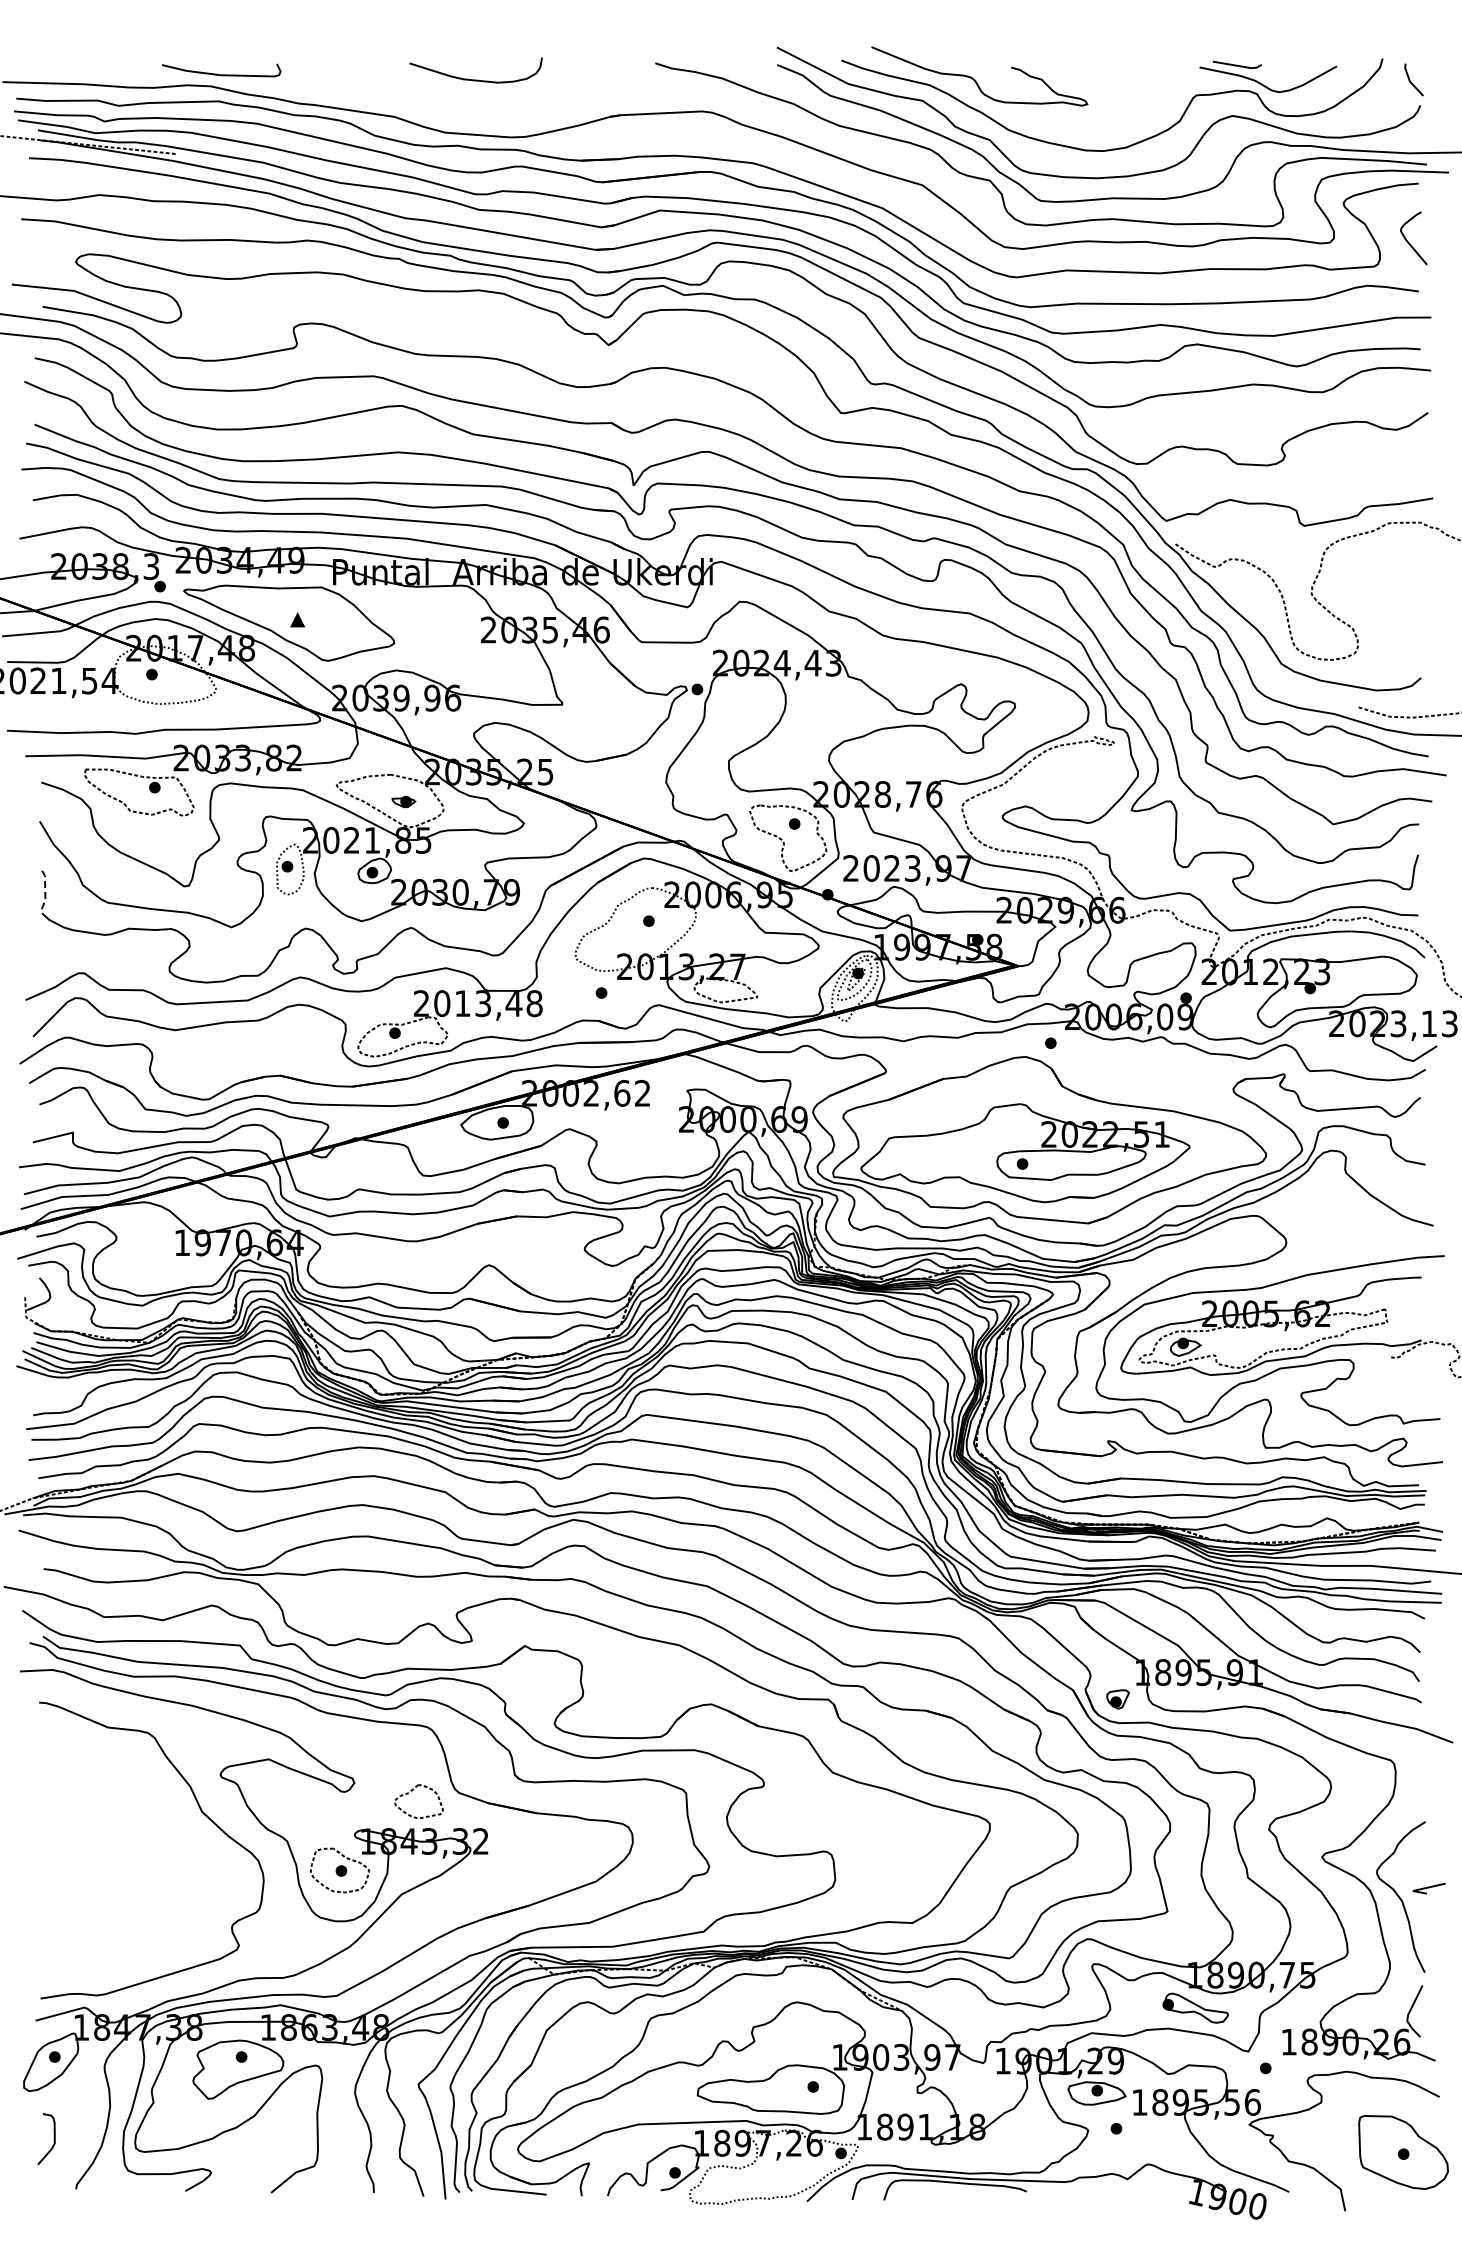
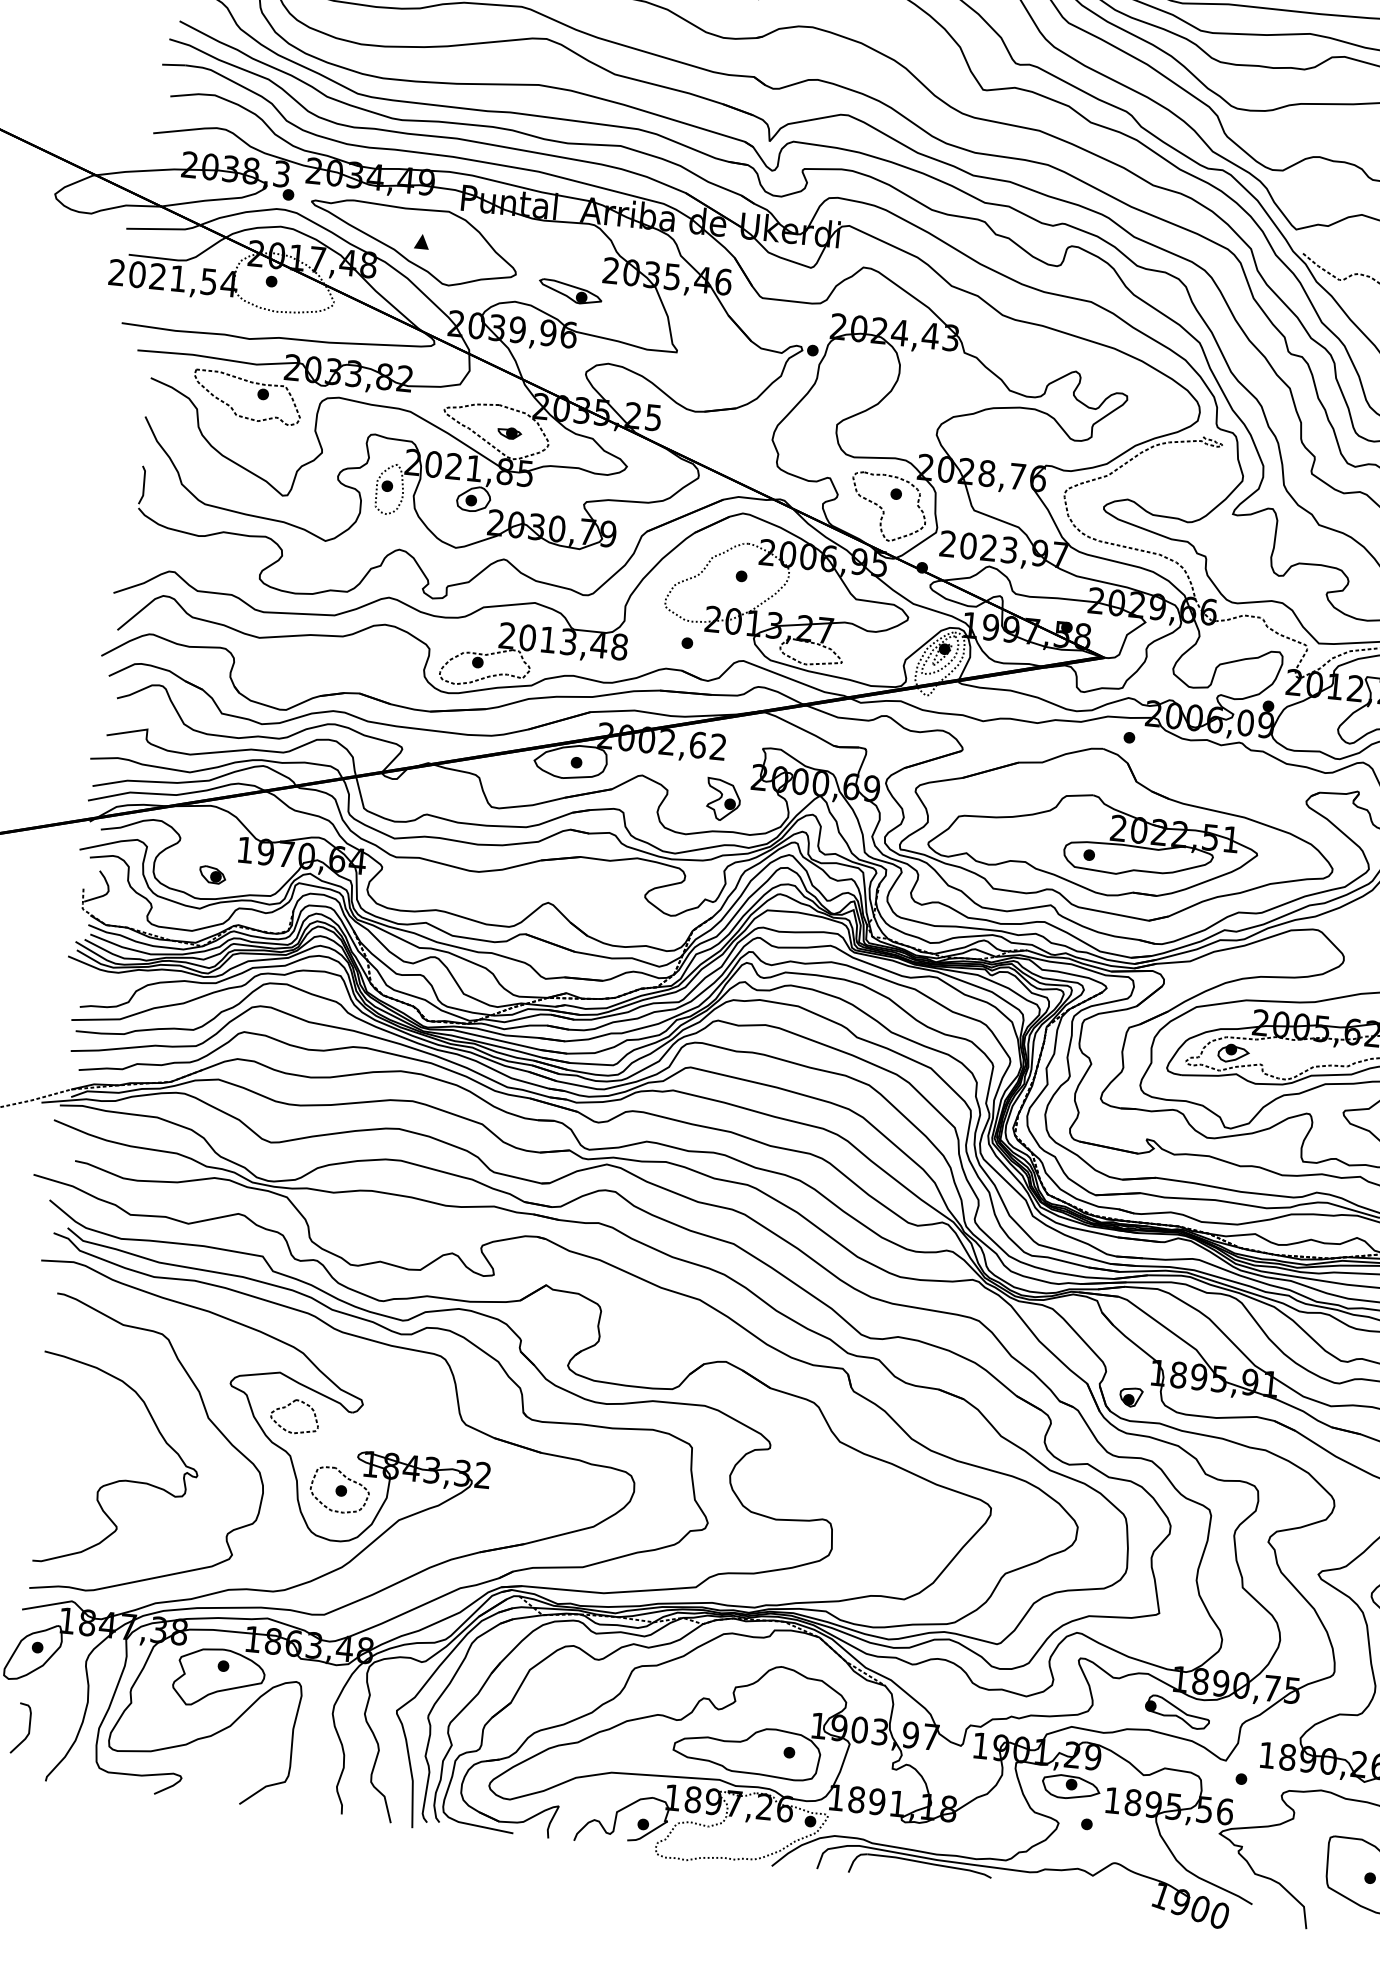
part: (449, 655) -> (569, 292), added
line: (45, 890) -> (144, 485), dashed -> solid
part: (652, 1145) -> (722, 799), added
part: (152, 1270) -> (212, 874), added
part: (412, 1791) -> (289, 1405), moved
curve: (118, 1882) -> (118, 1480), added

